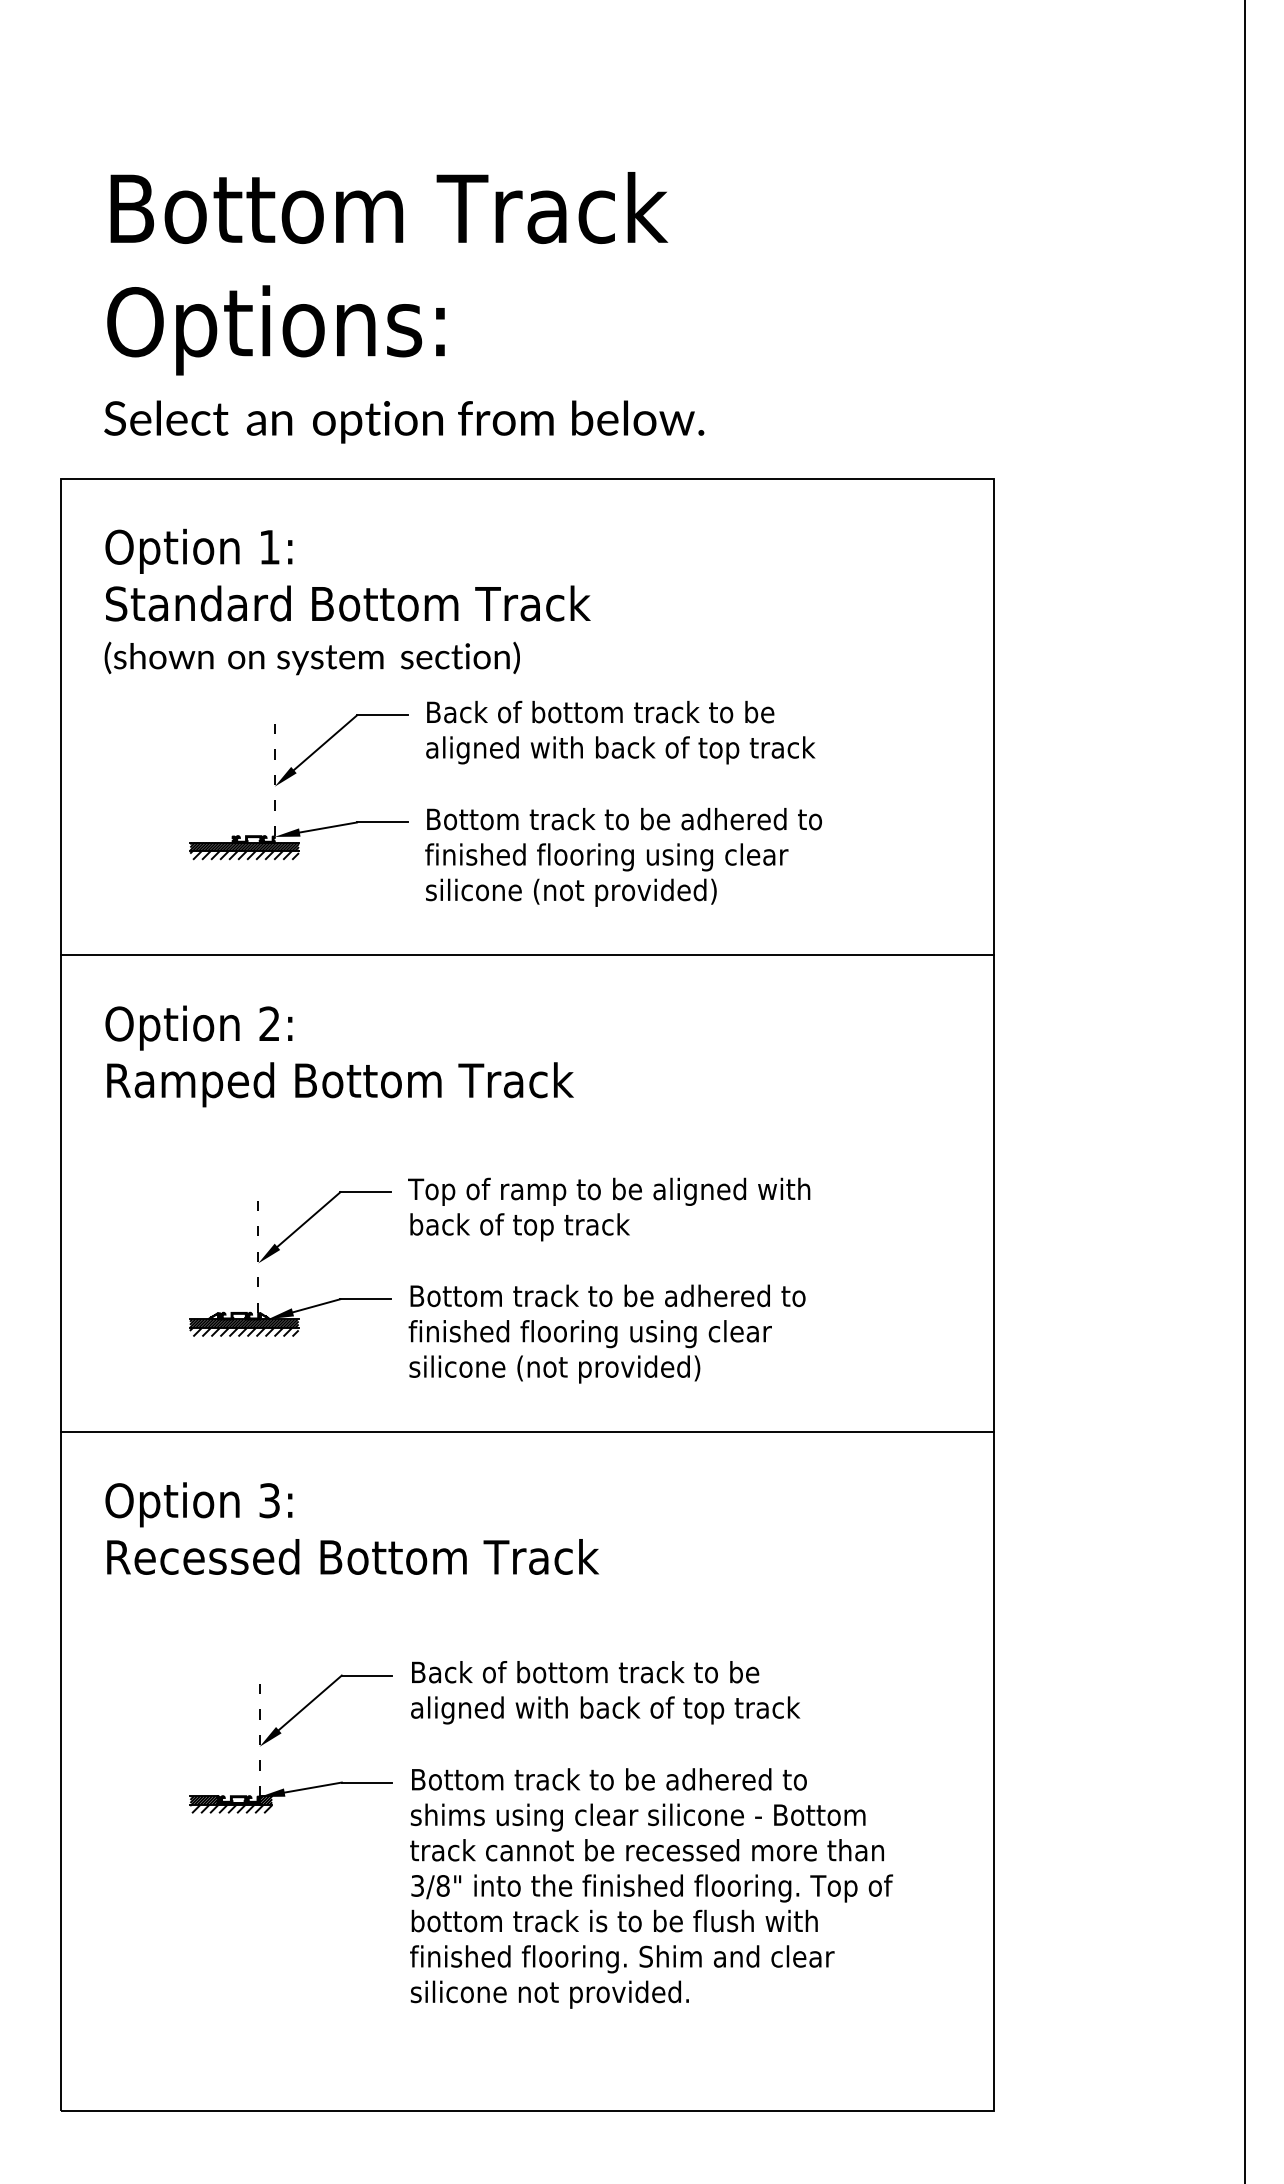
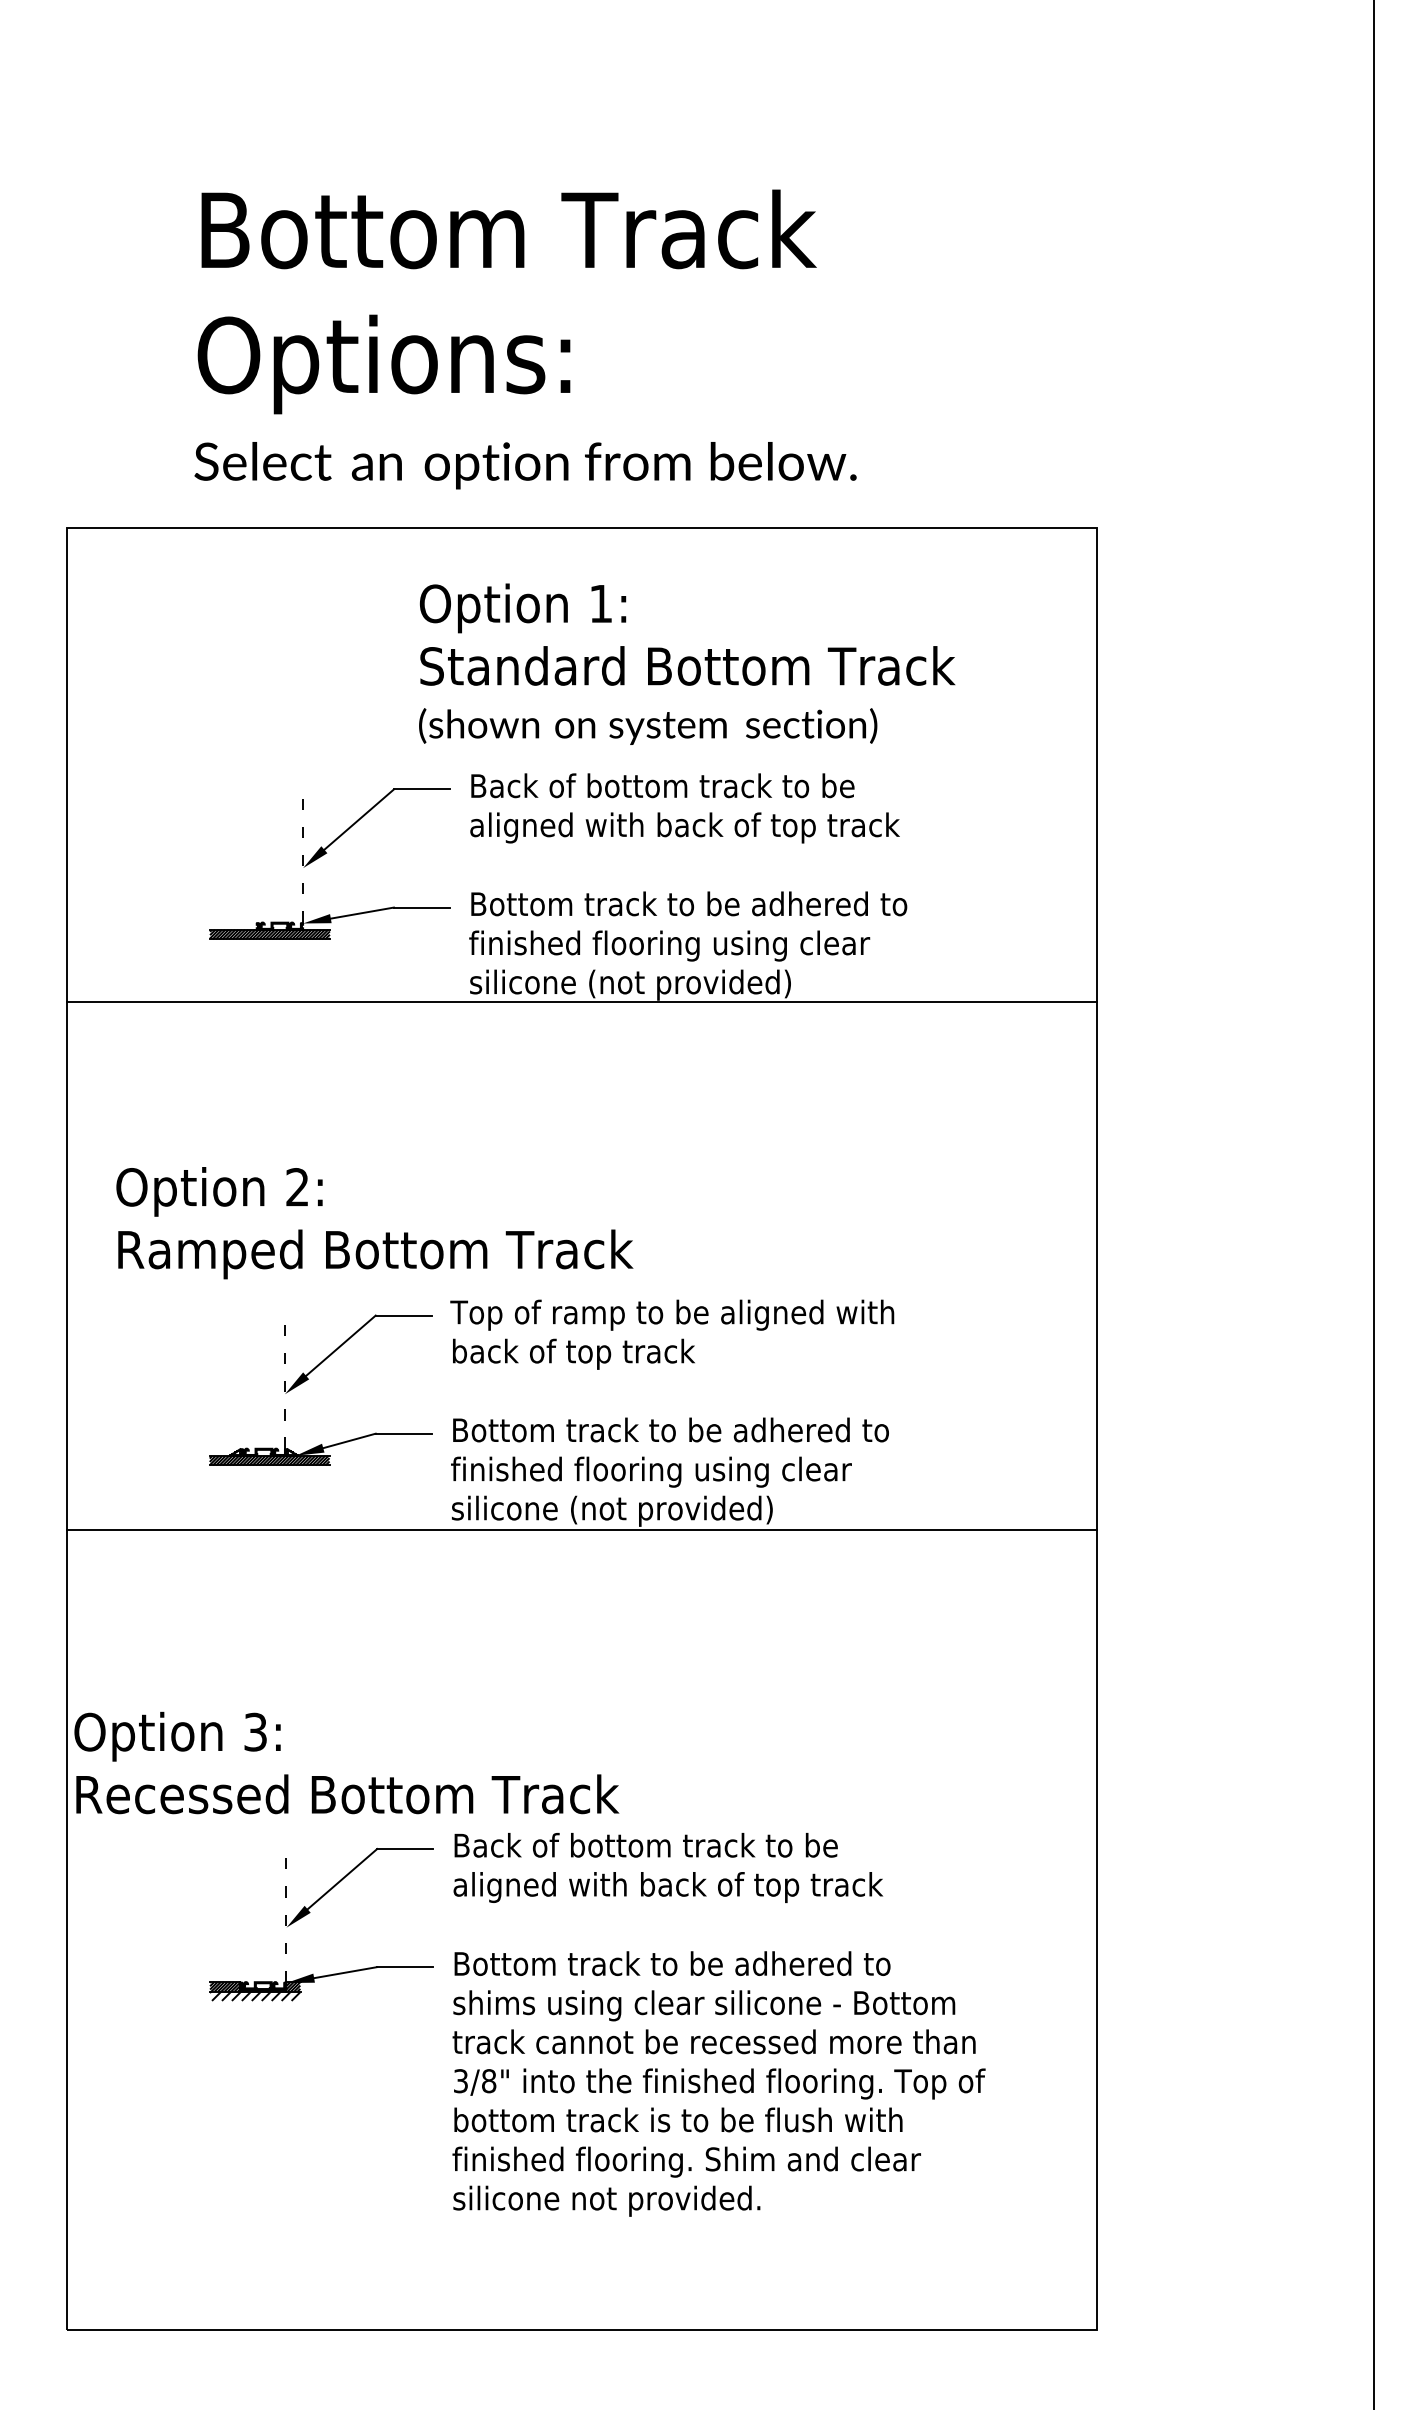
text: (404, 307) -> (525, 339), moved
text: (347, 601) -> (686, 663), moved
hatch: (244, 855) -> (269, 943), removed
line: (527, 955) -> (582, 1002), moved
text: (339, 1056) -> (374, 1223), moved
hatch: (243, 1331) -> (268, 1469), removed
line: (527, 1432) -> (582, 1530), moved
text: (352, 1528) -> (347, 1762), moved

